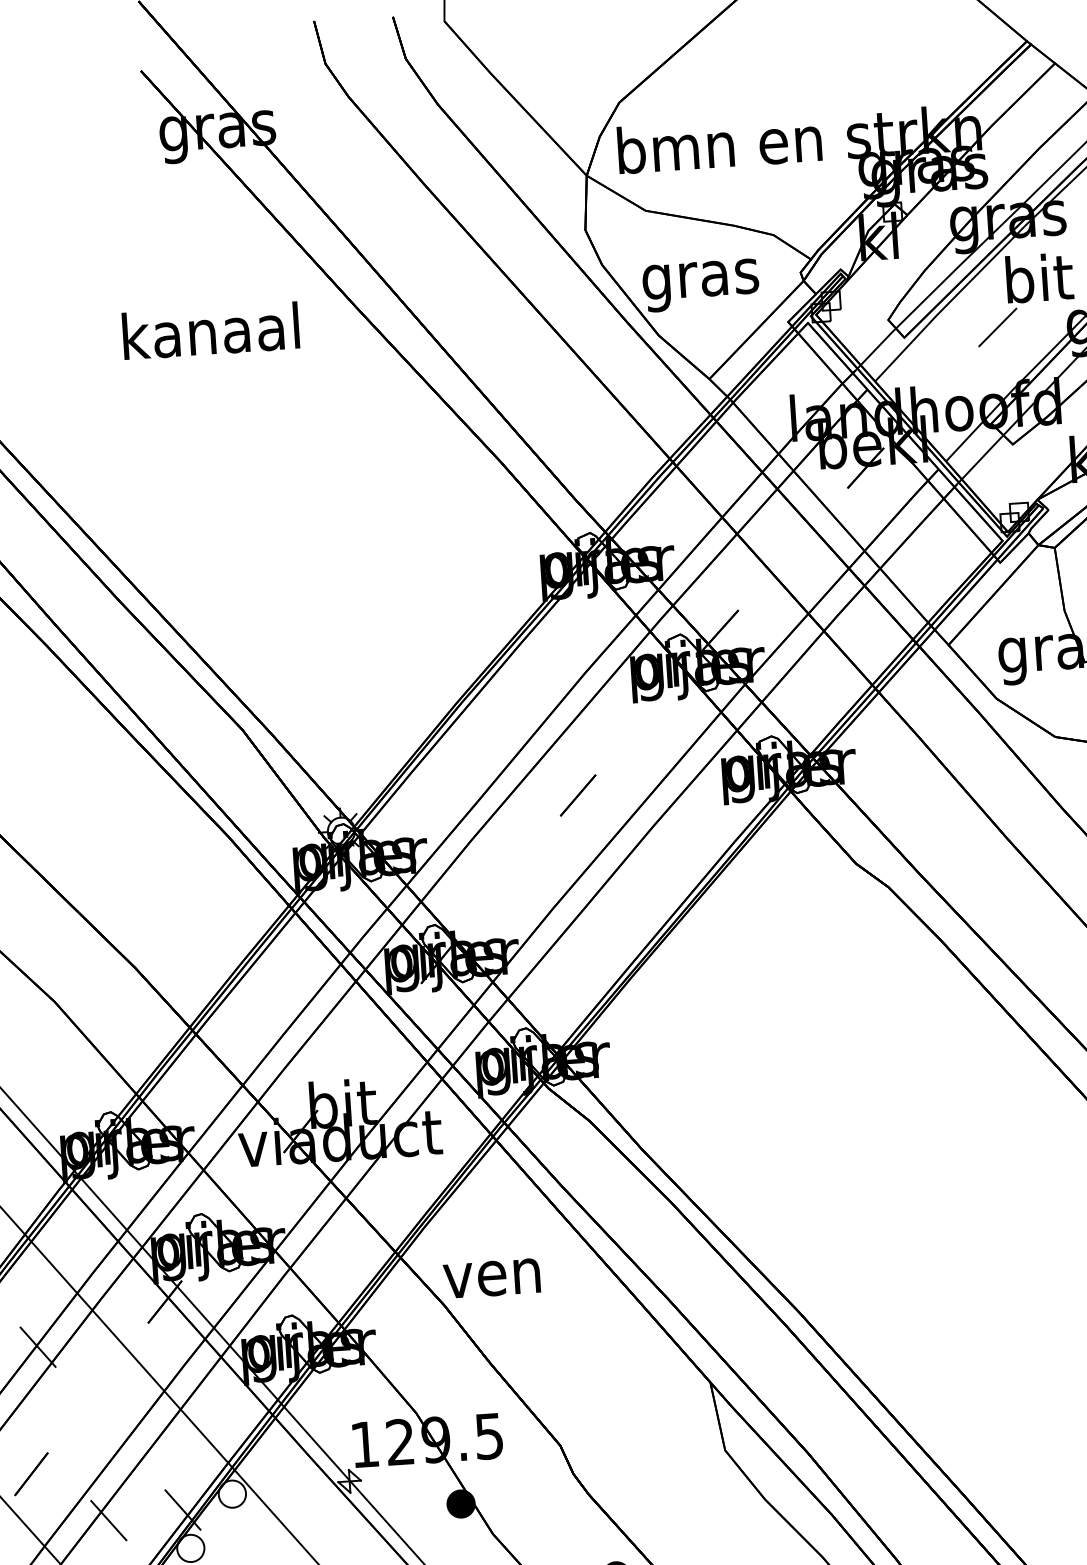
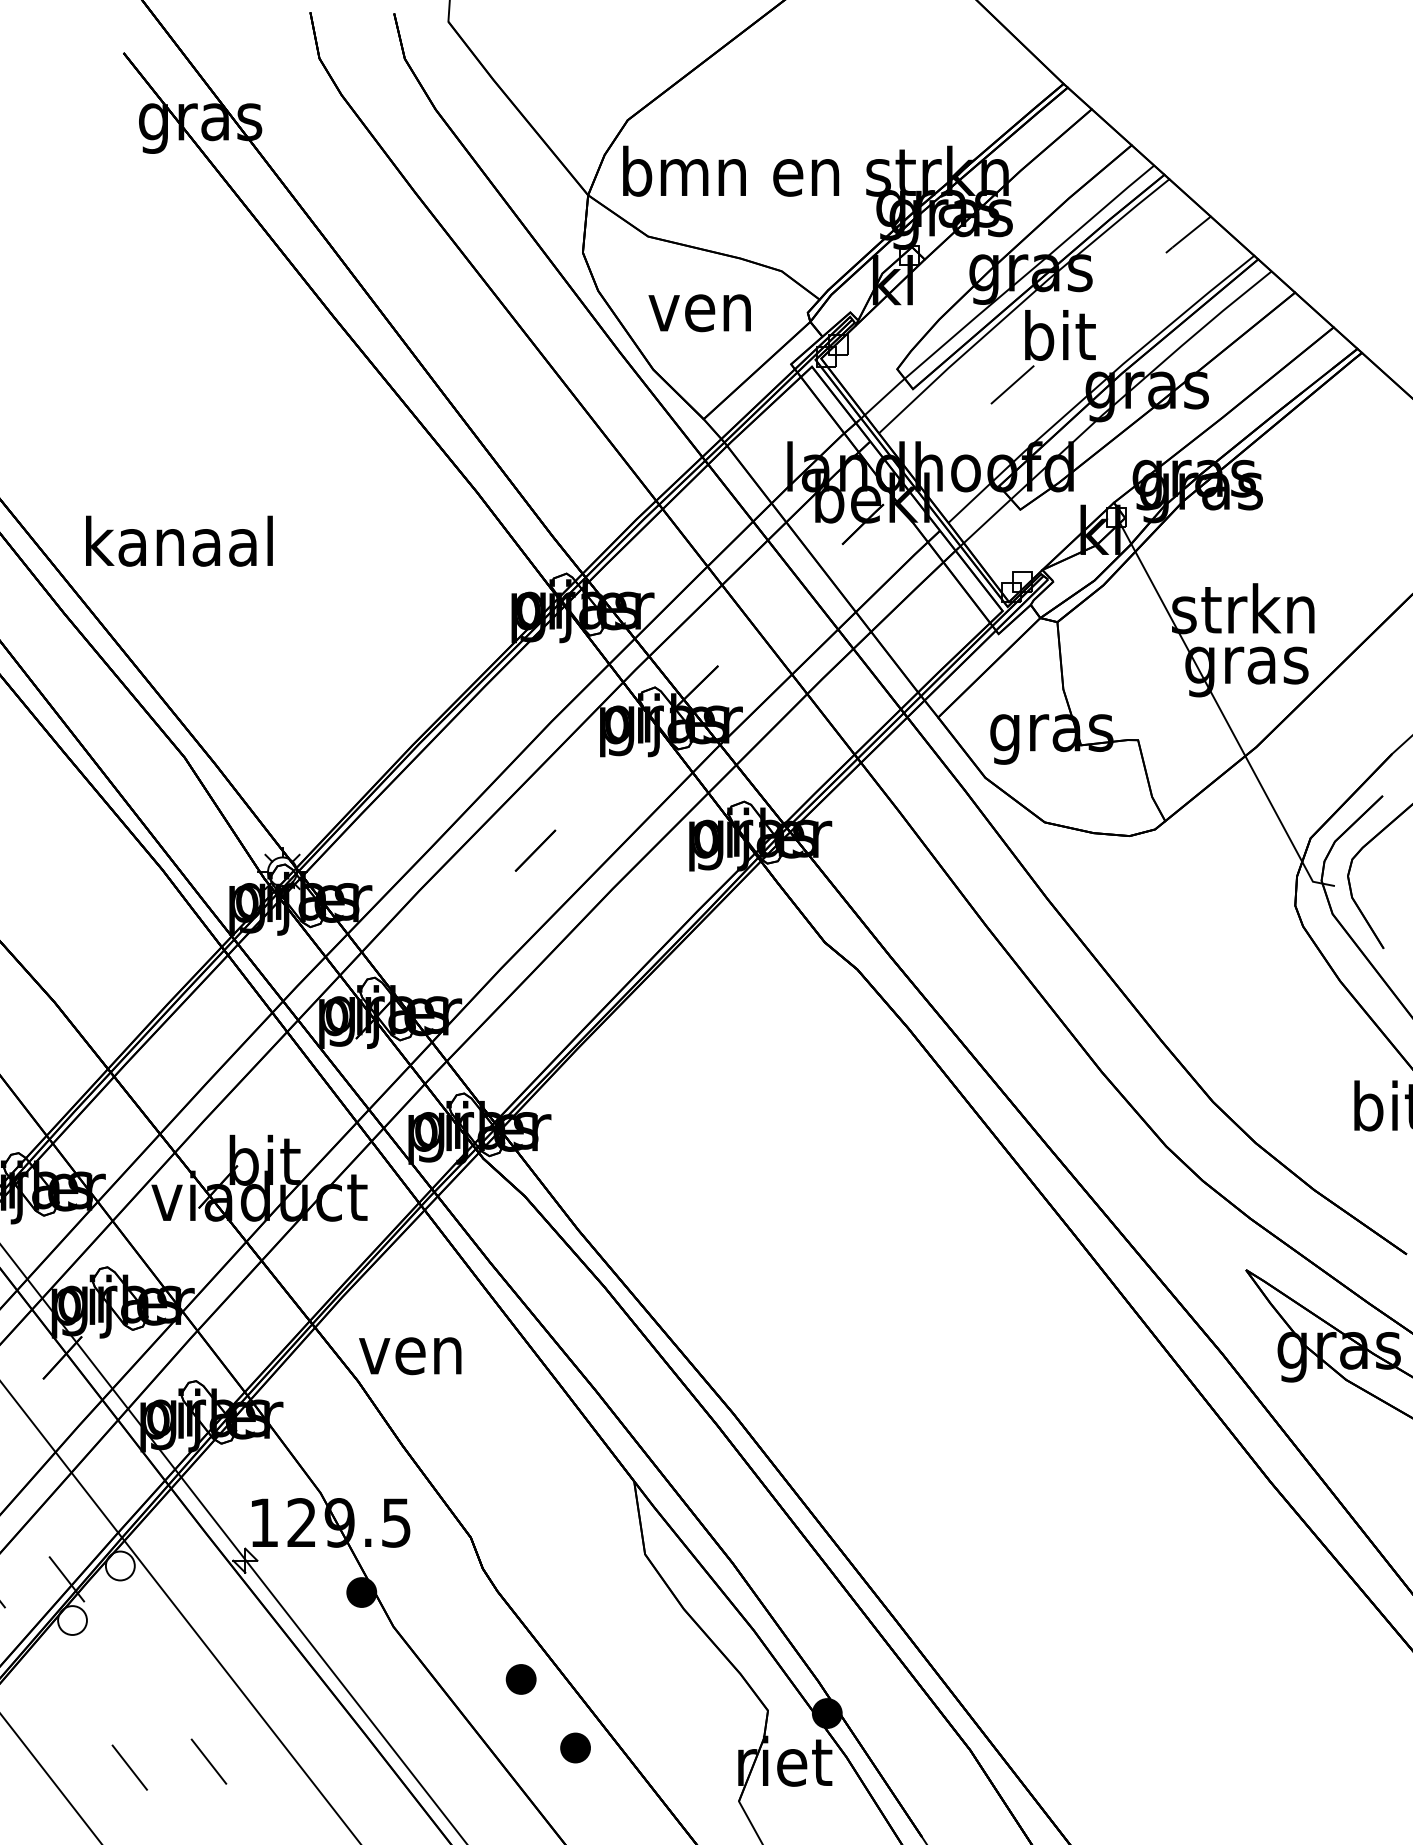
text: (701, 285) -> (701, 319), gras -> ven
text: (210, 330) -> (179, 540), moved

